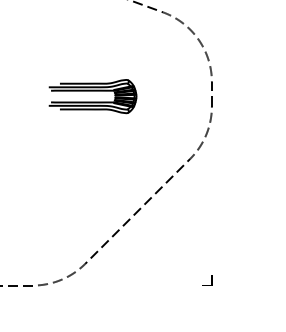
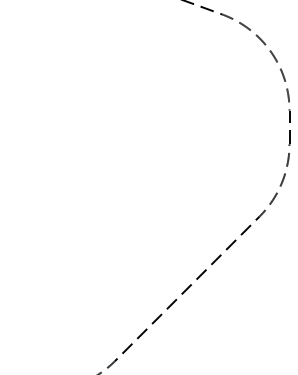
part: (92, 96) -> (124, 130), removed

